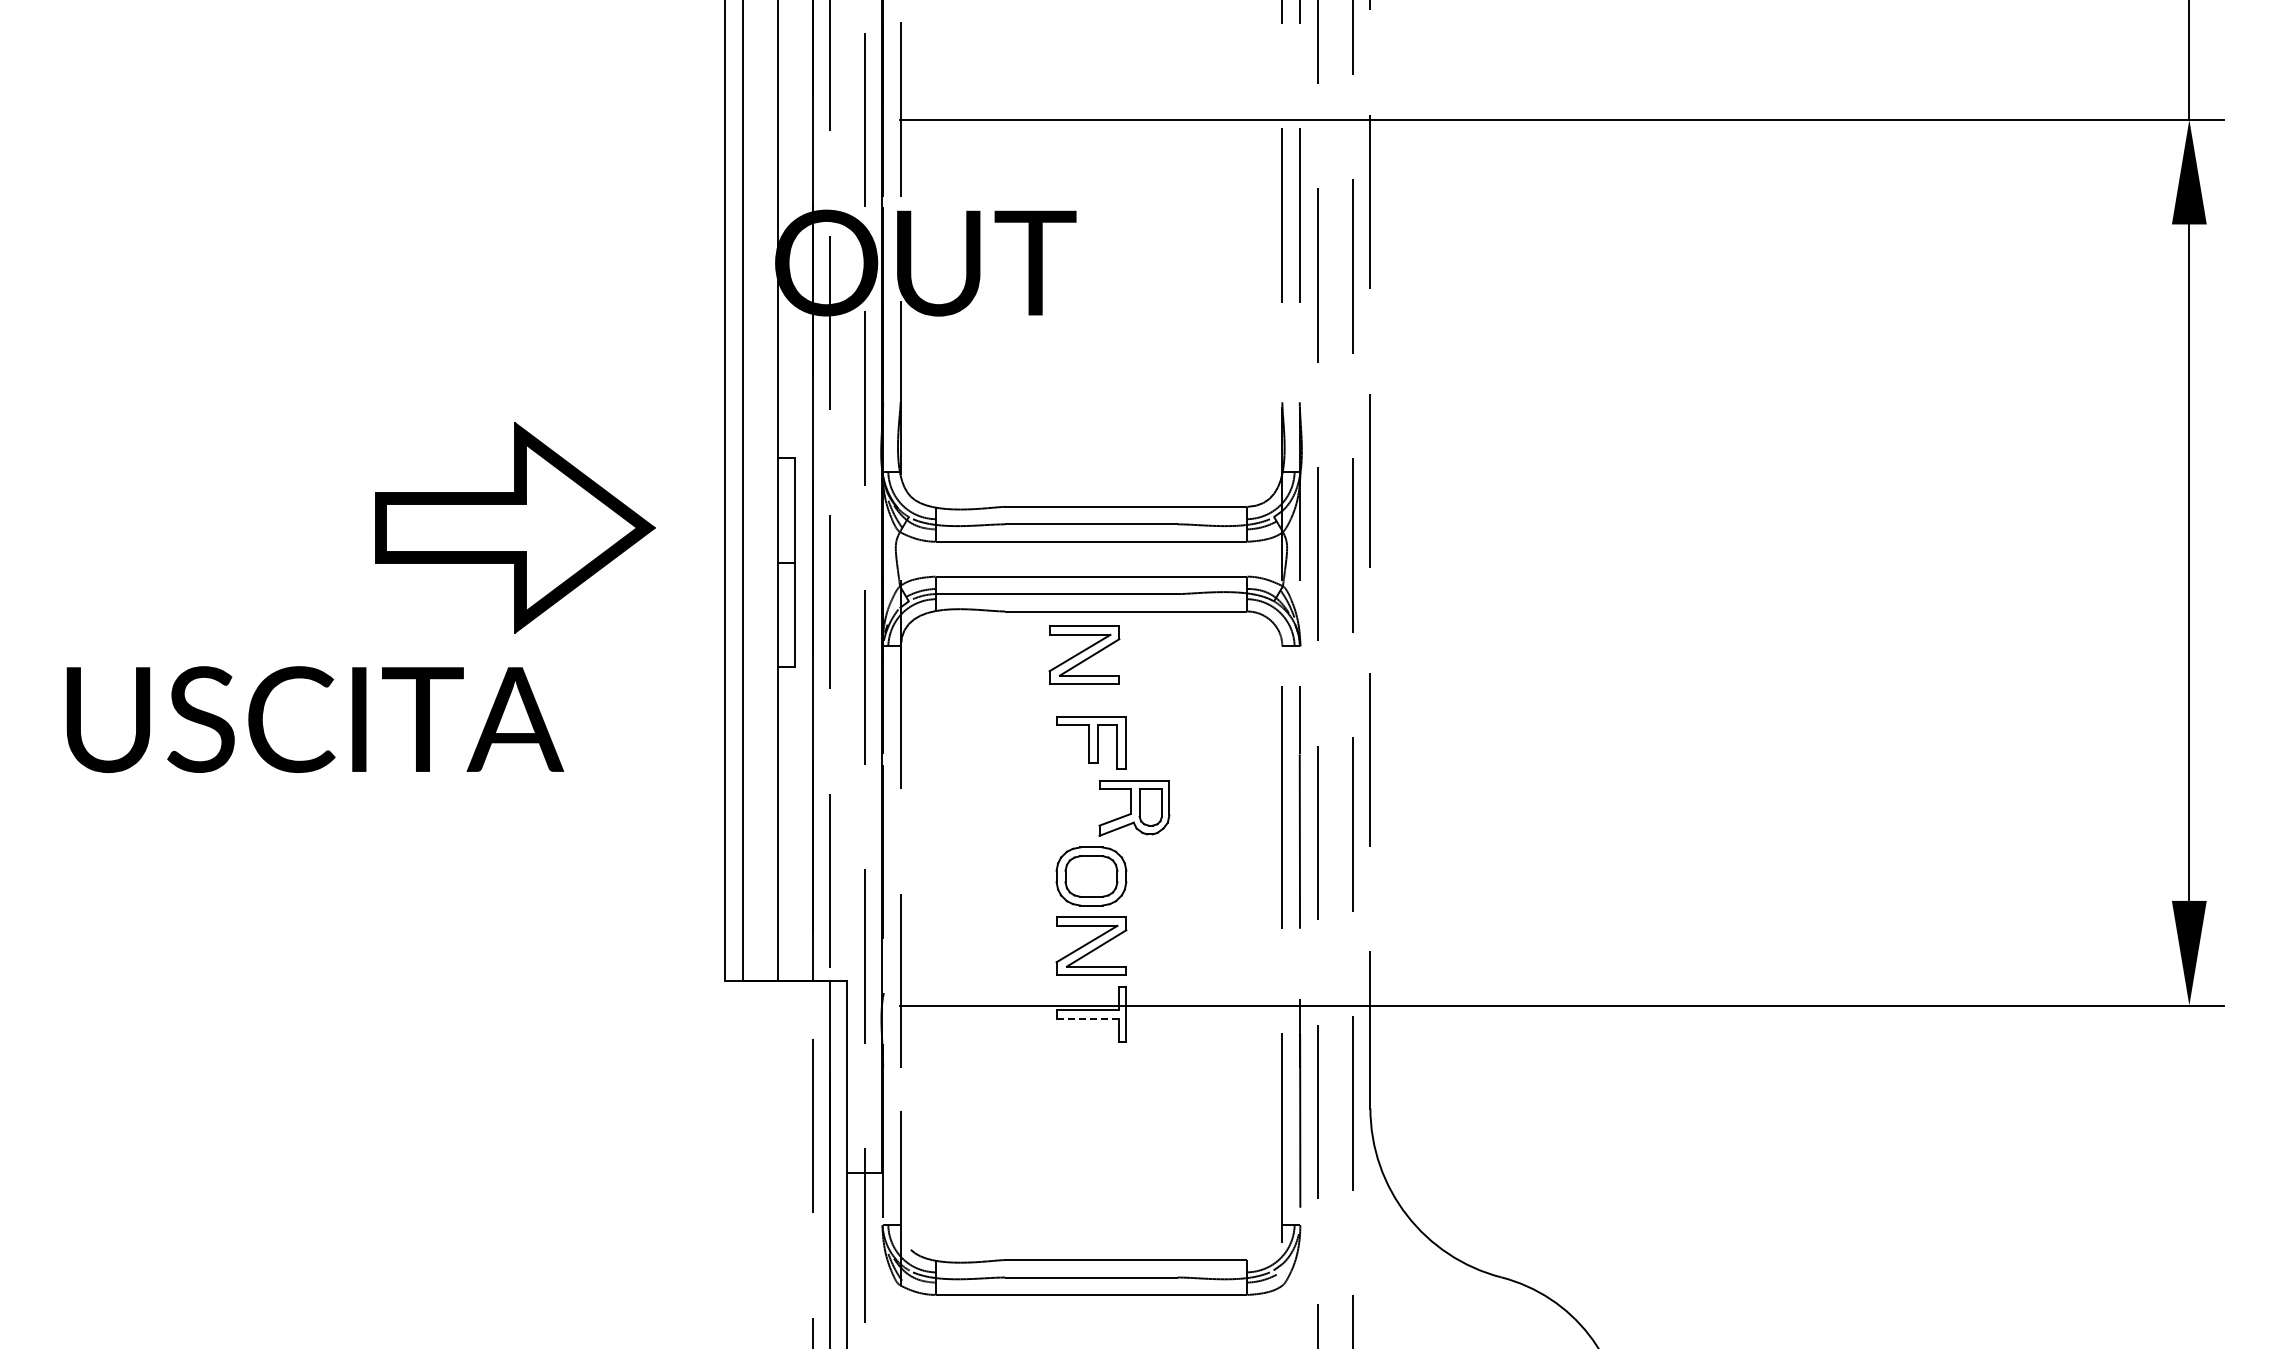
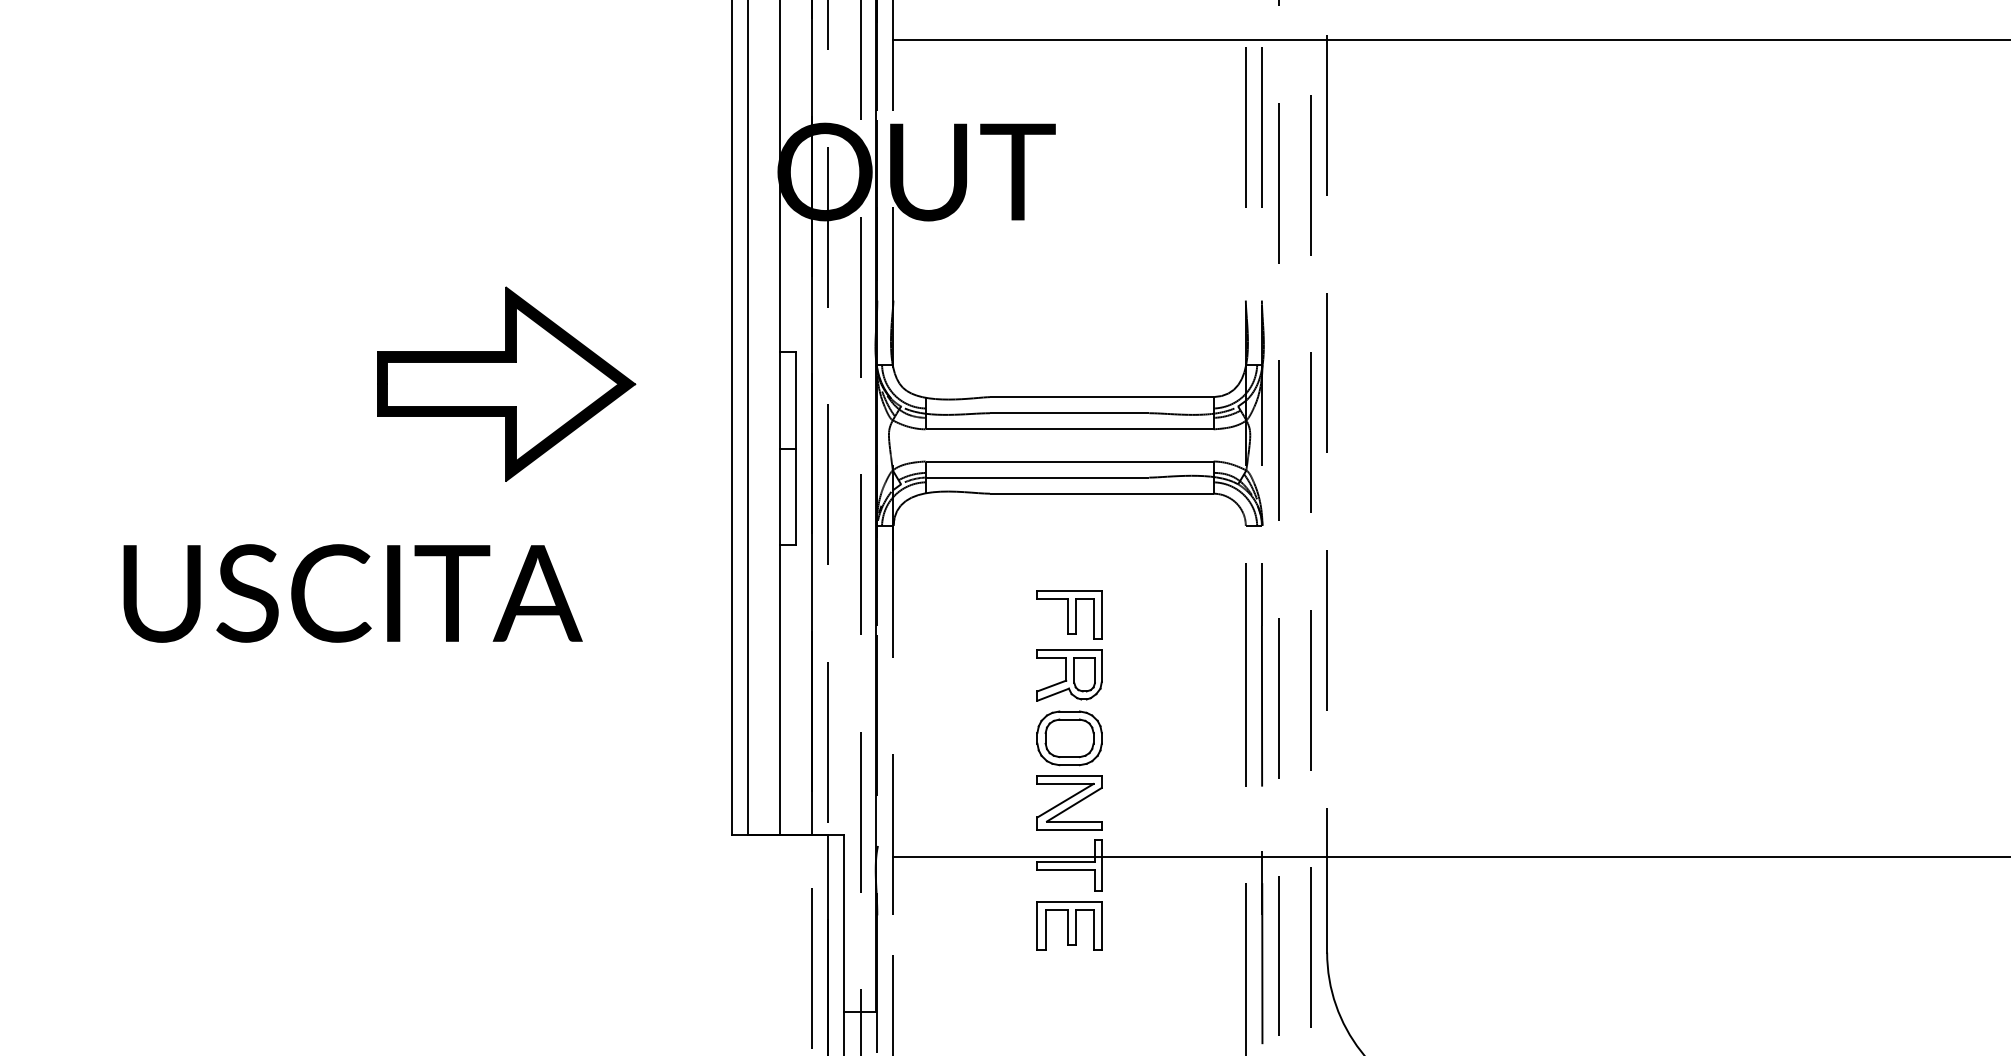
part: (515, 527) -> (506, 383), moved
part: (1084, 654) -> (1063, 533), removed
part: (1134, 808) -> (1069, 675), moved
line: (1088, 1018) -> (1066, 869), dashed -> solid
part: (1091, 1079) -> (1069, 925), added

